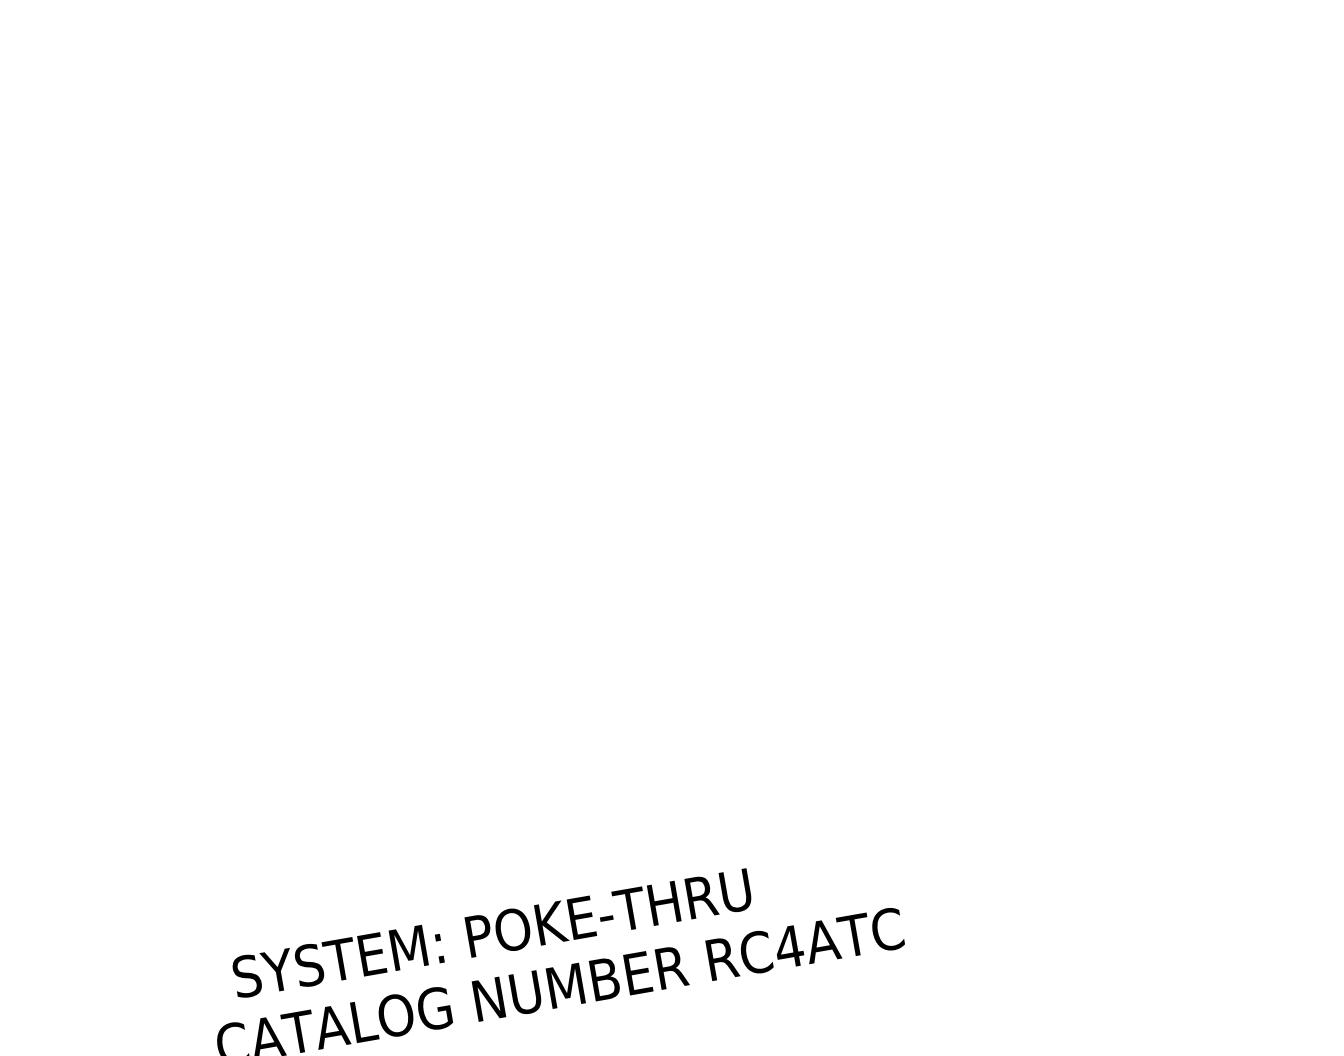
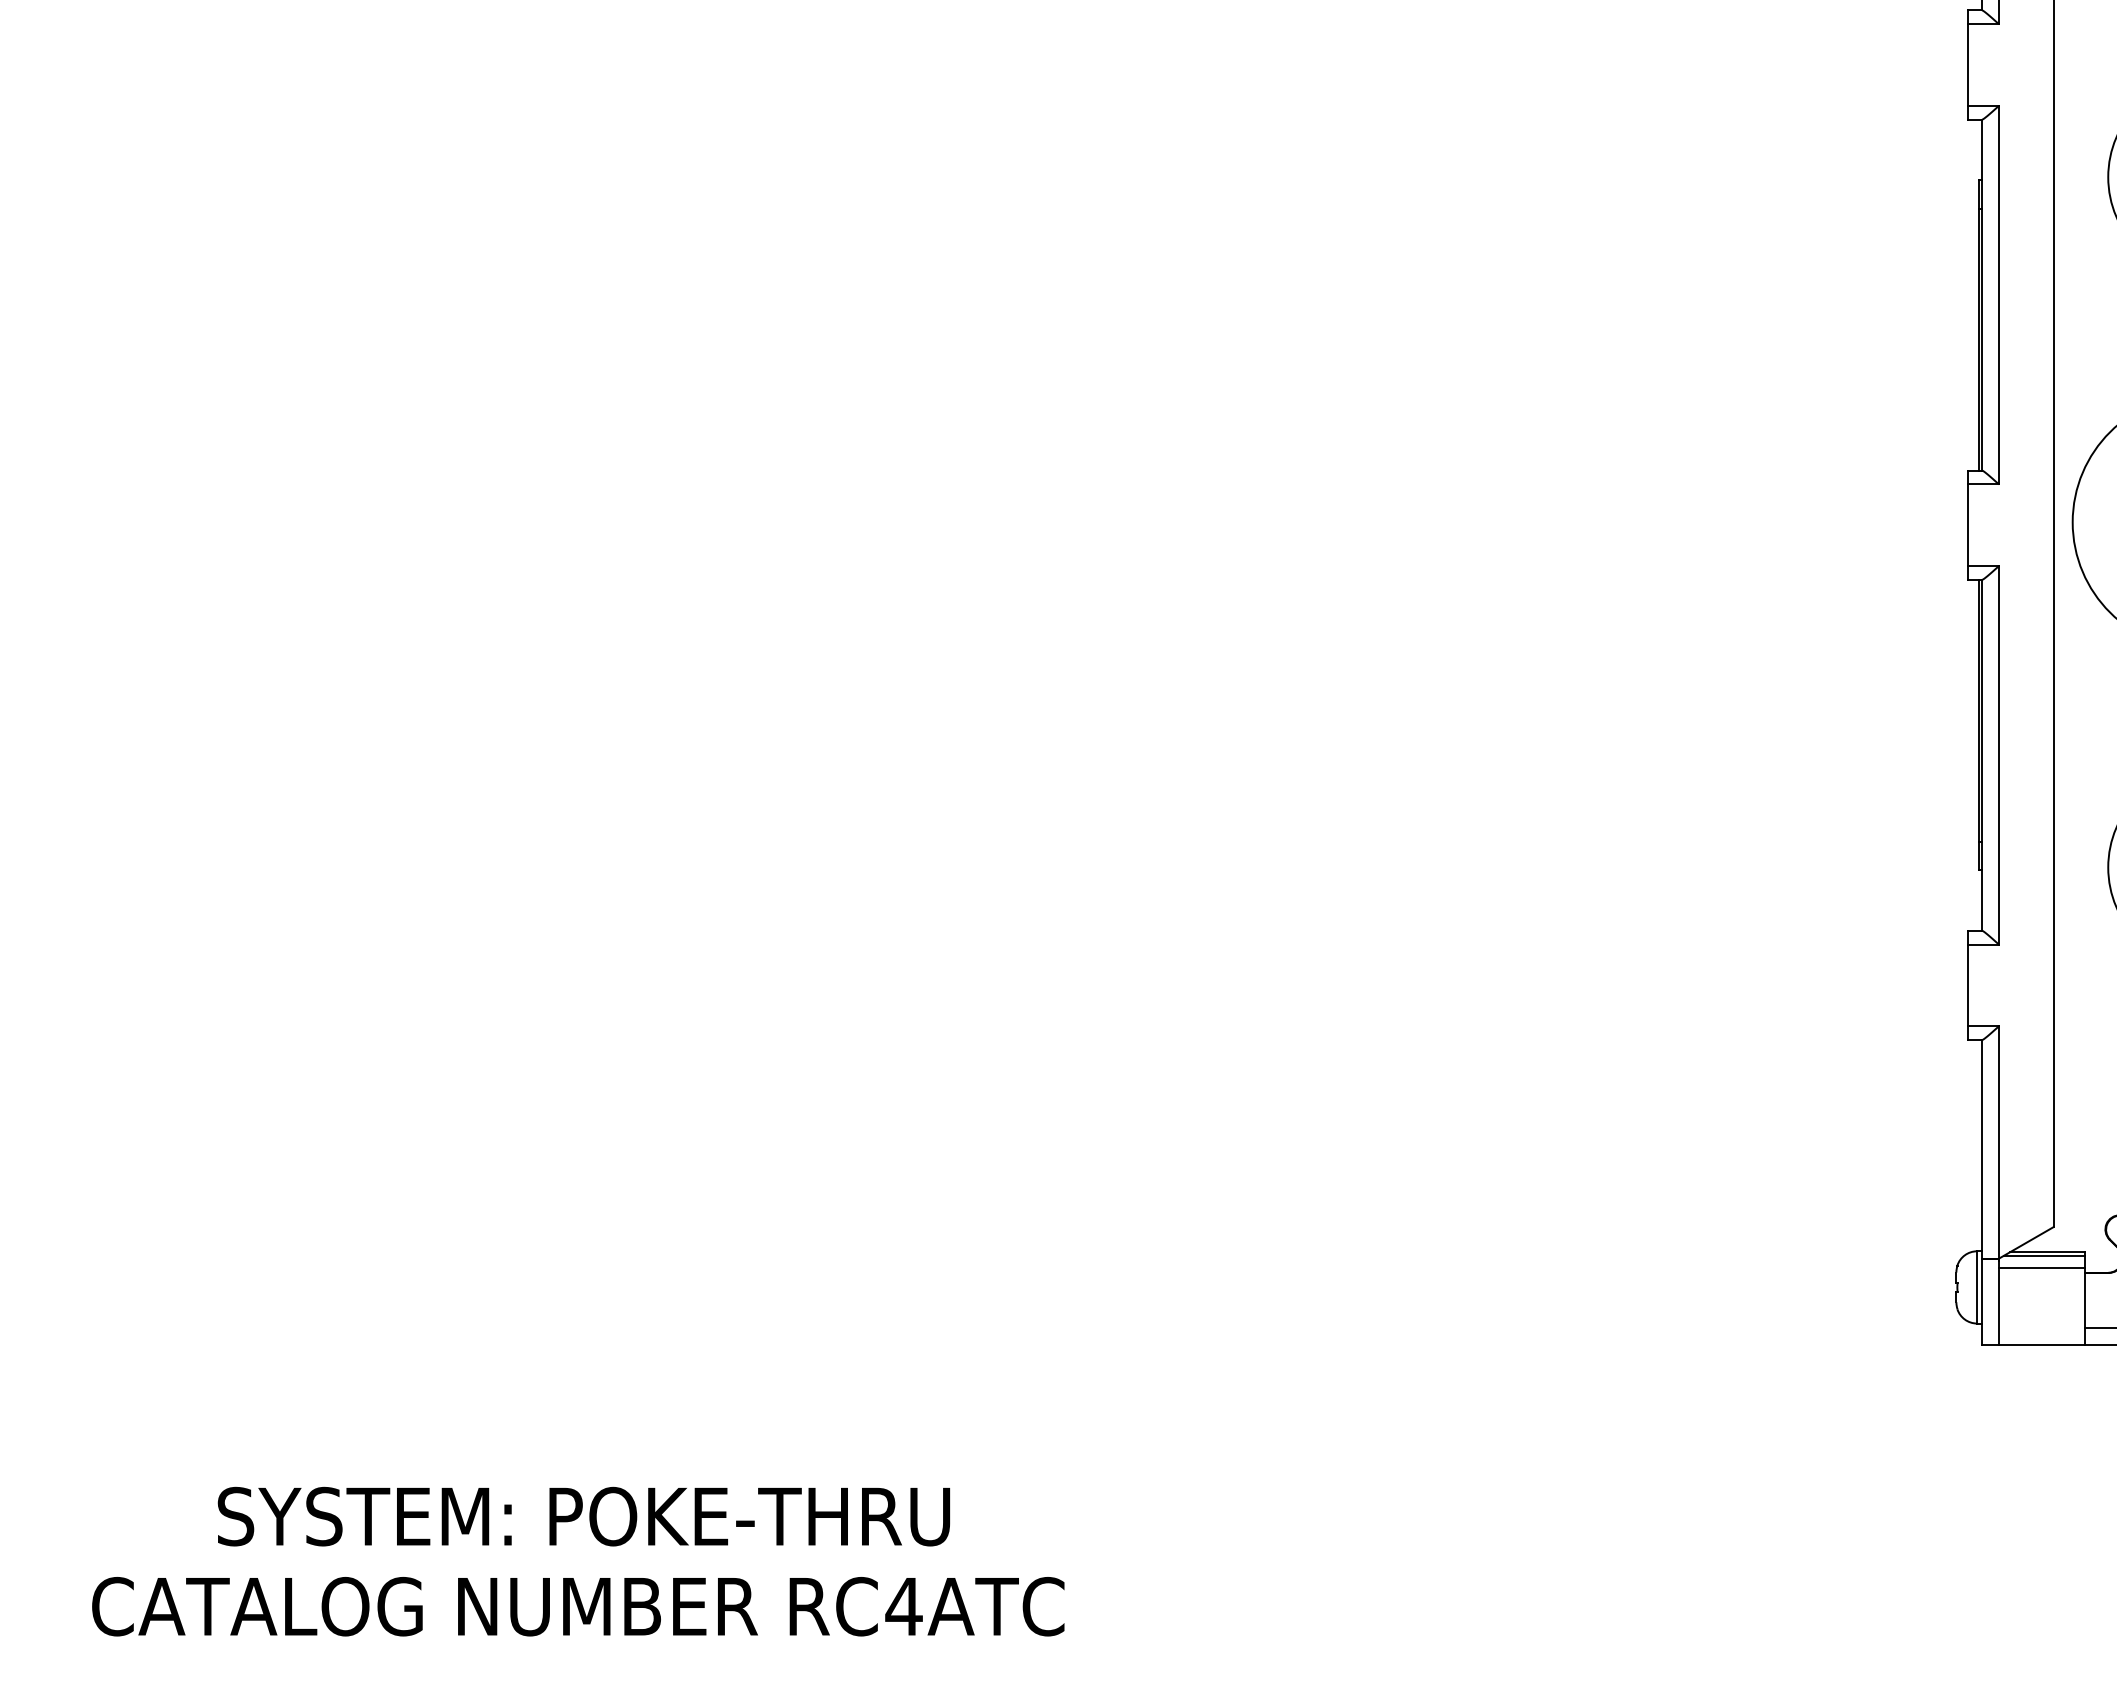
text: (491, 933) -> (583, 1516), moved

